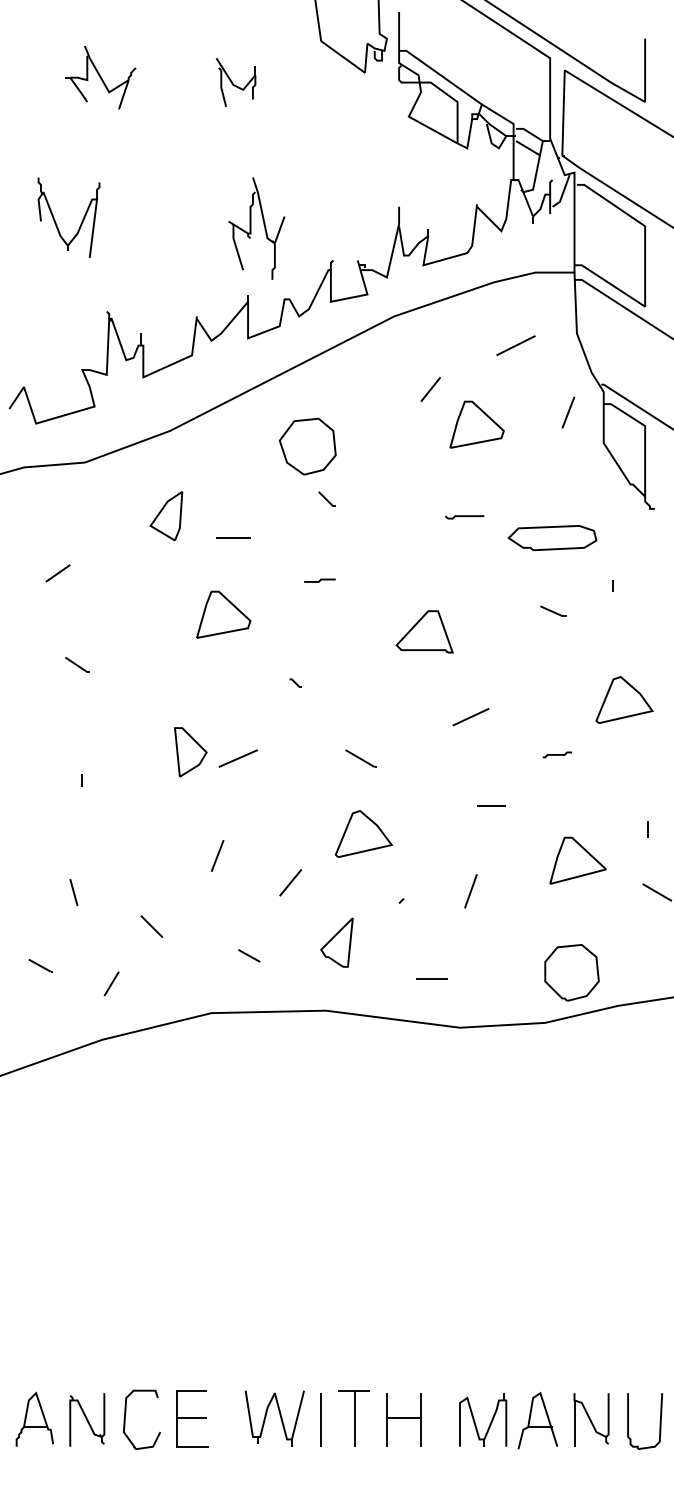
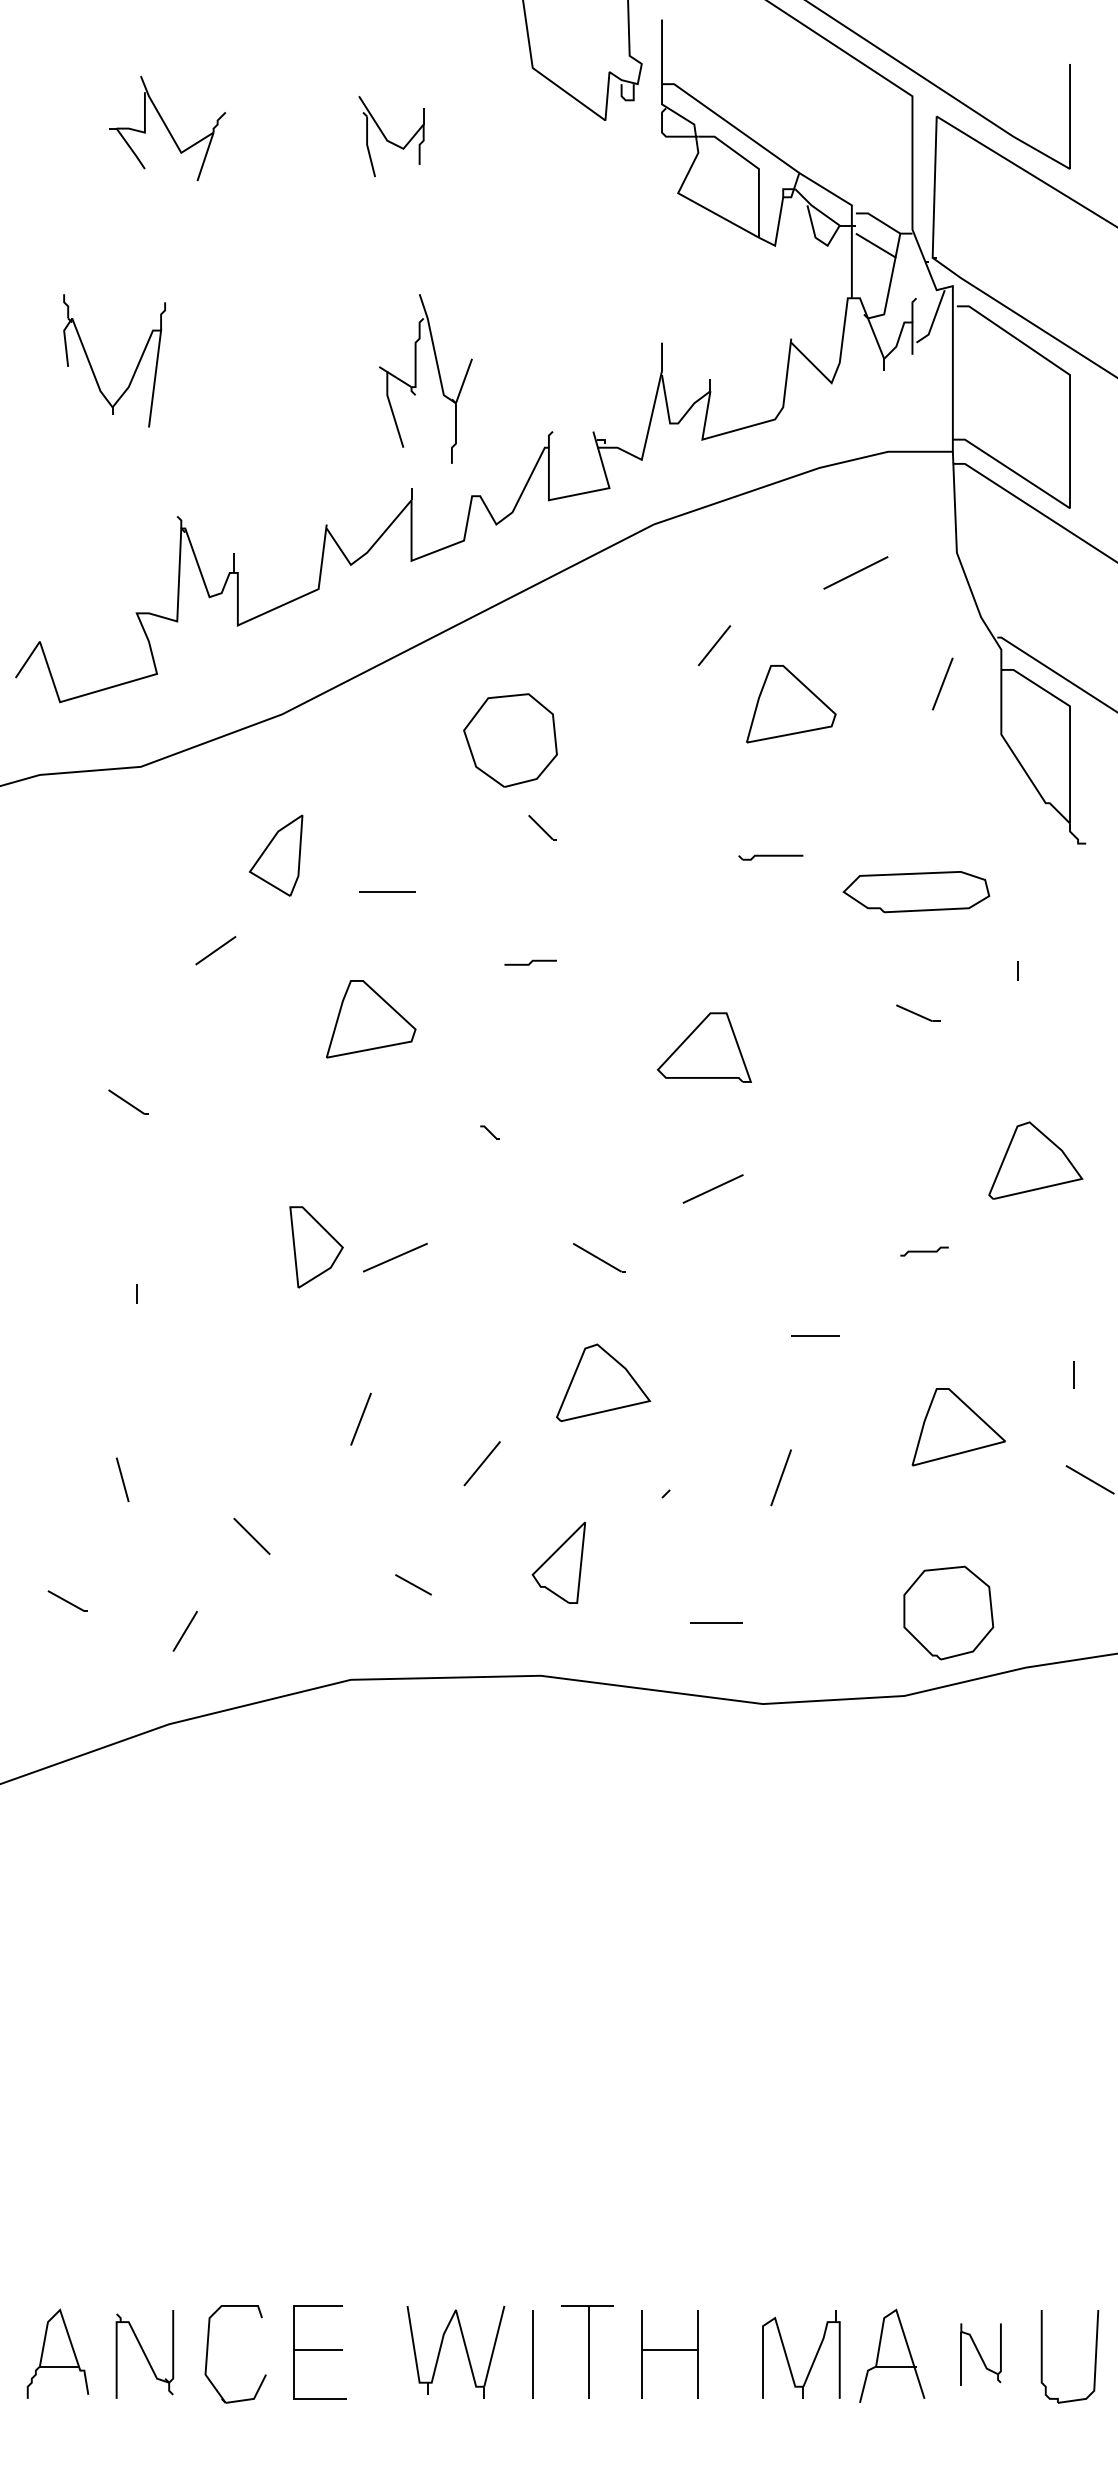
line: (57, 573) -> (214, 950), moved
line: (470, 717) -> (712, 1189), moved
part: (591, 1419) -> (981, 2353), size x0.7

